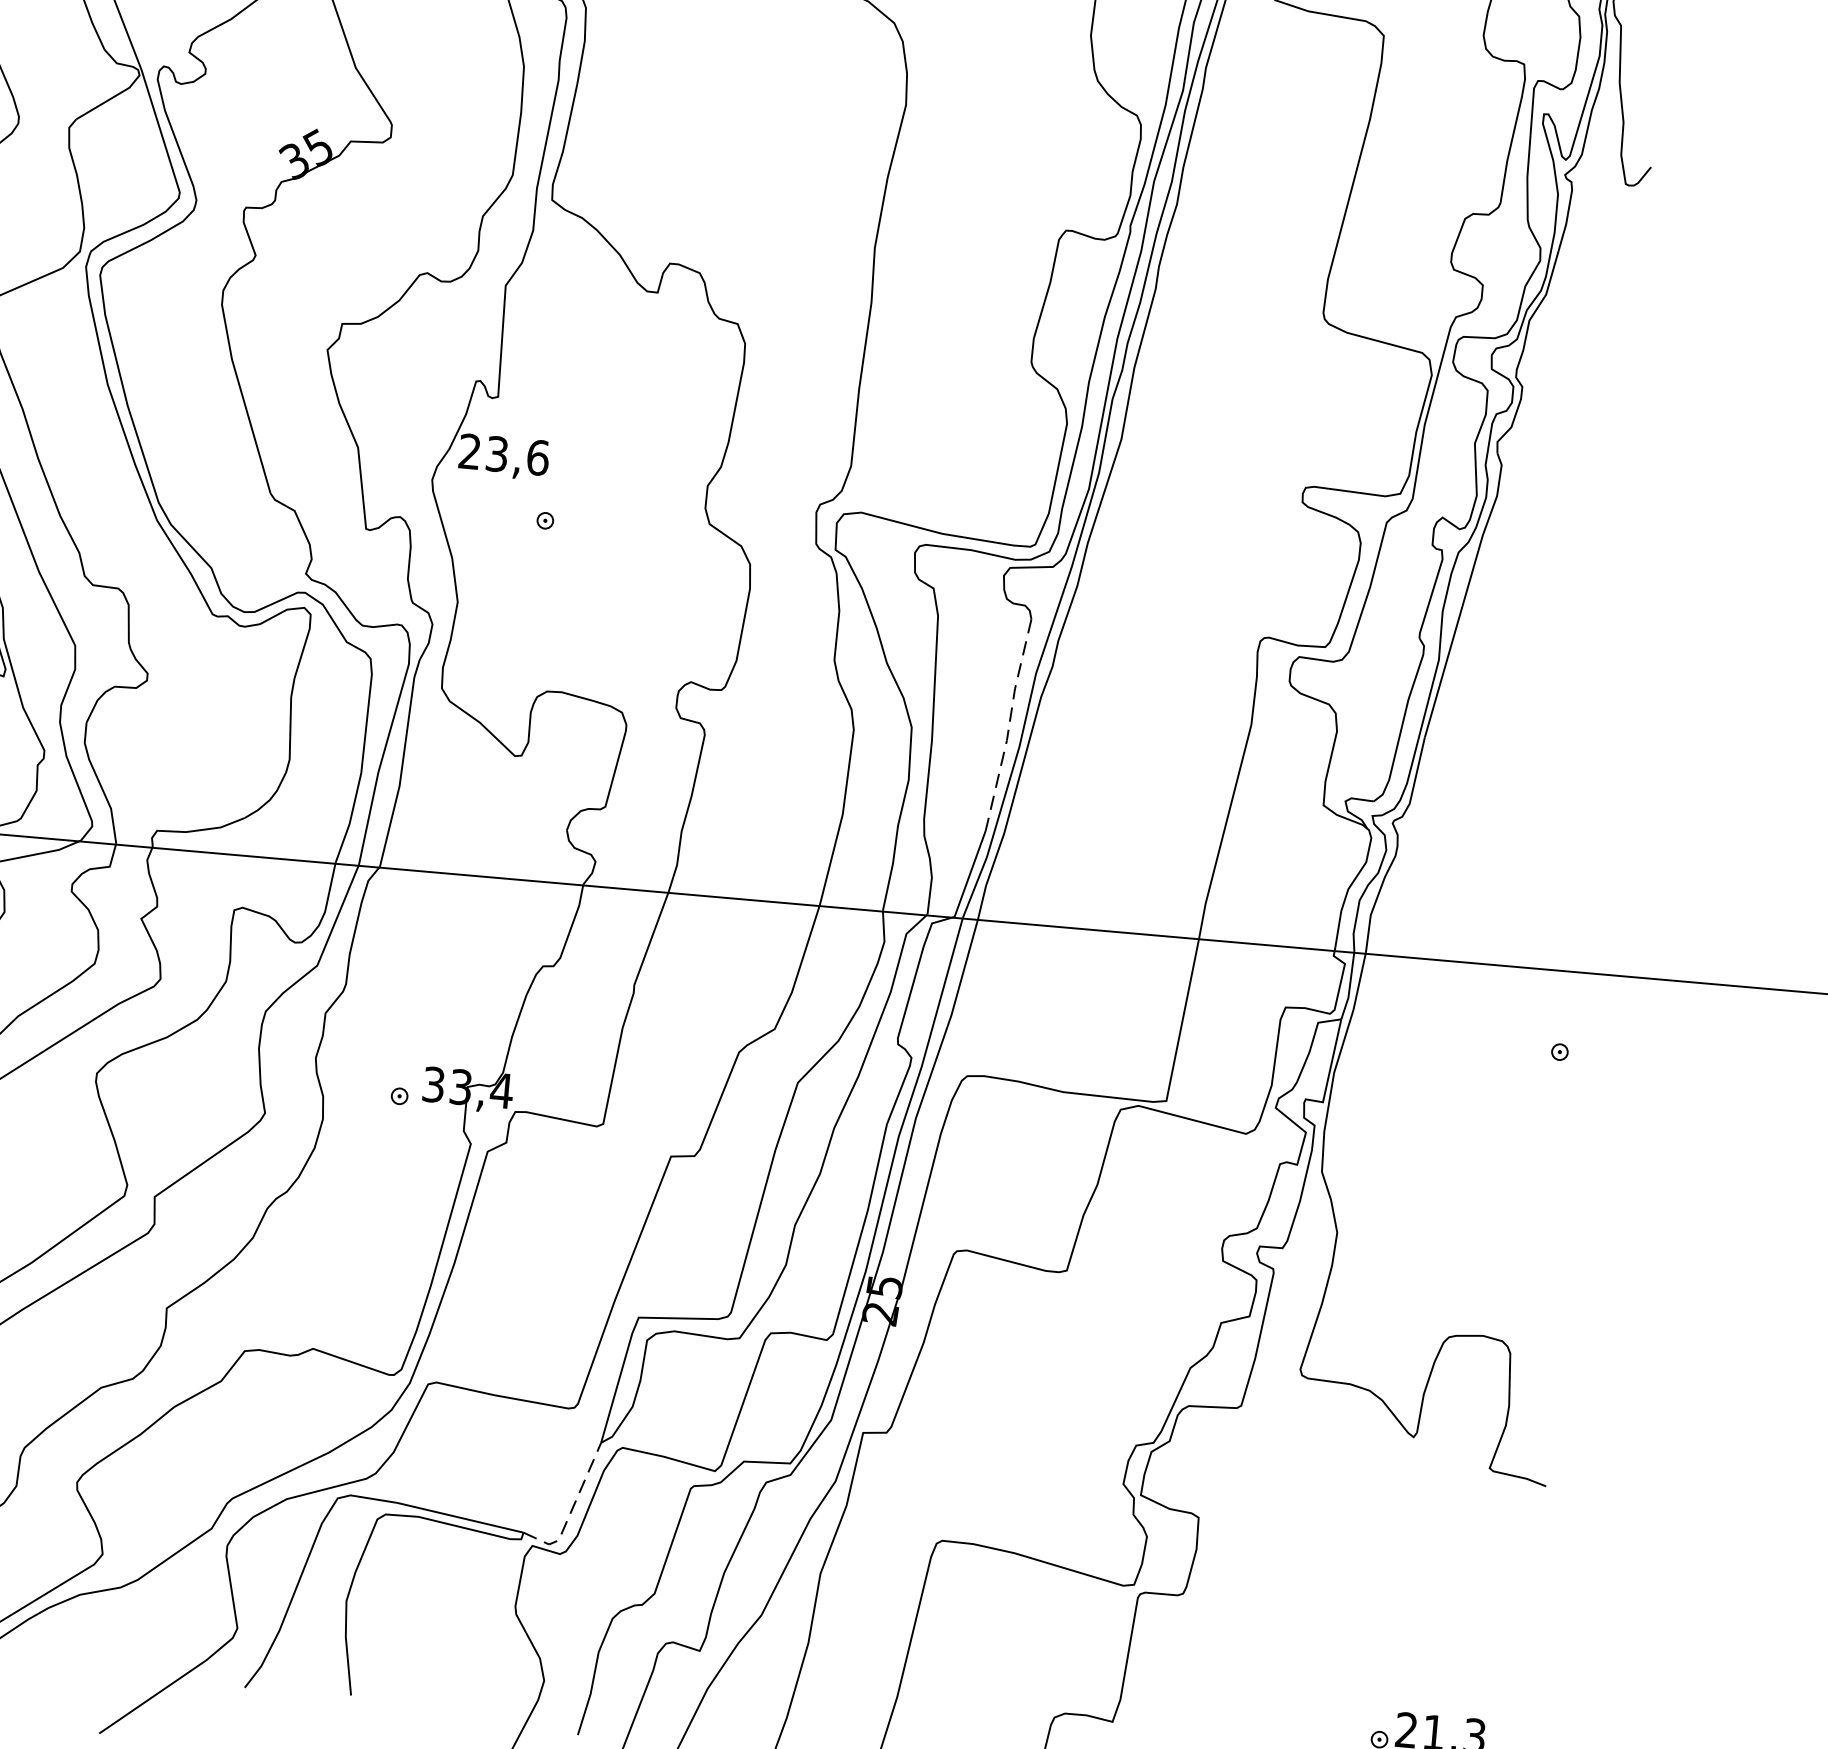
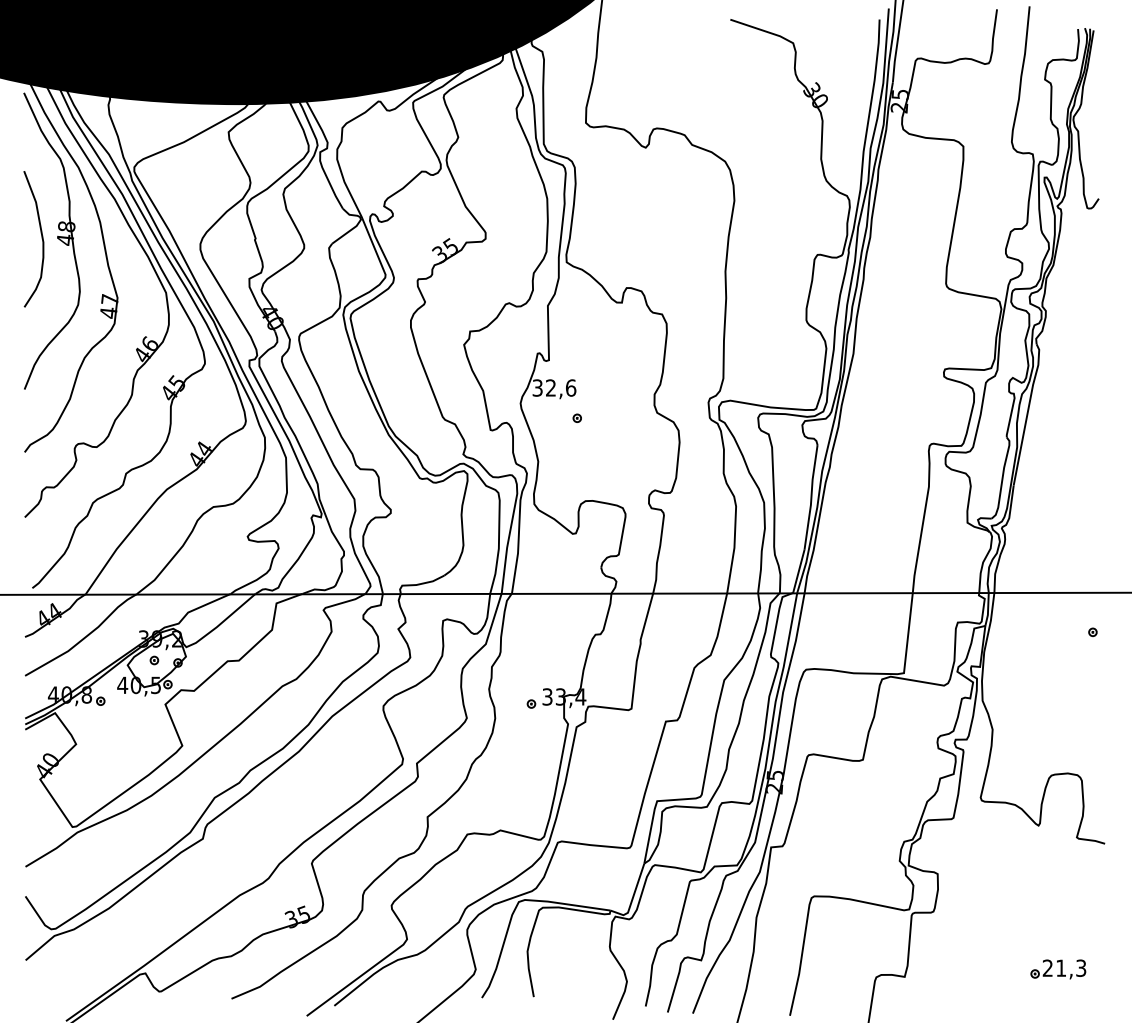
text: (481, 451) -> (543, 387), 23,6 -> 32,6
line: (1009, 727) -> (811, 498), dashed -> solid
line: (570, 1511) -> (632, 898), dashed -> solid

